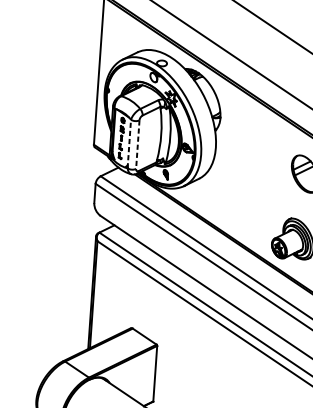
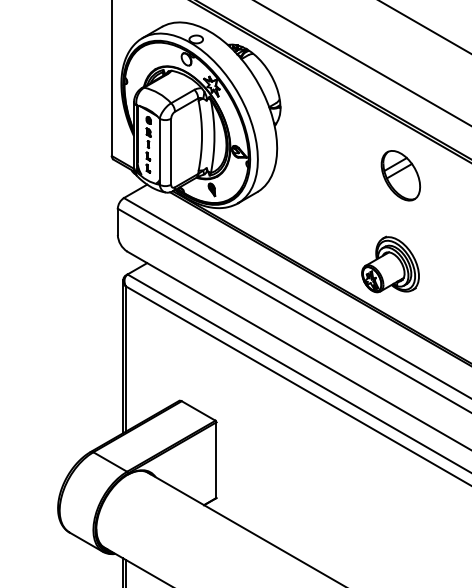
line: (129, 143) -> (159, 151), dashed -> solid
line: (138, 145) -> (171, 152), dashed -> solid

